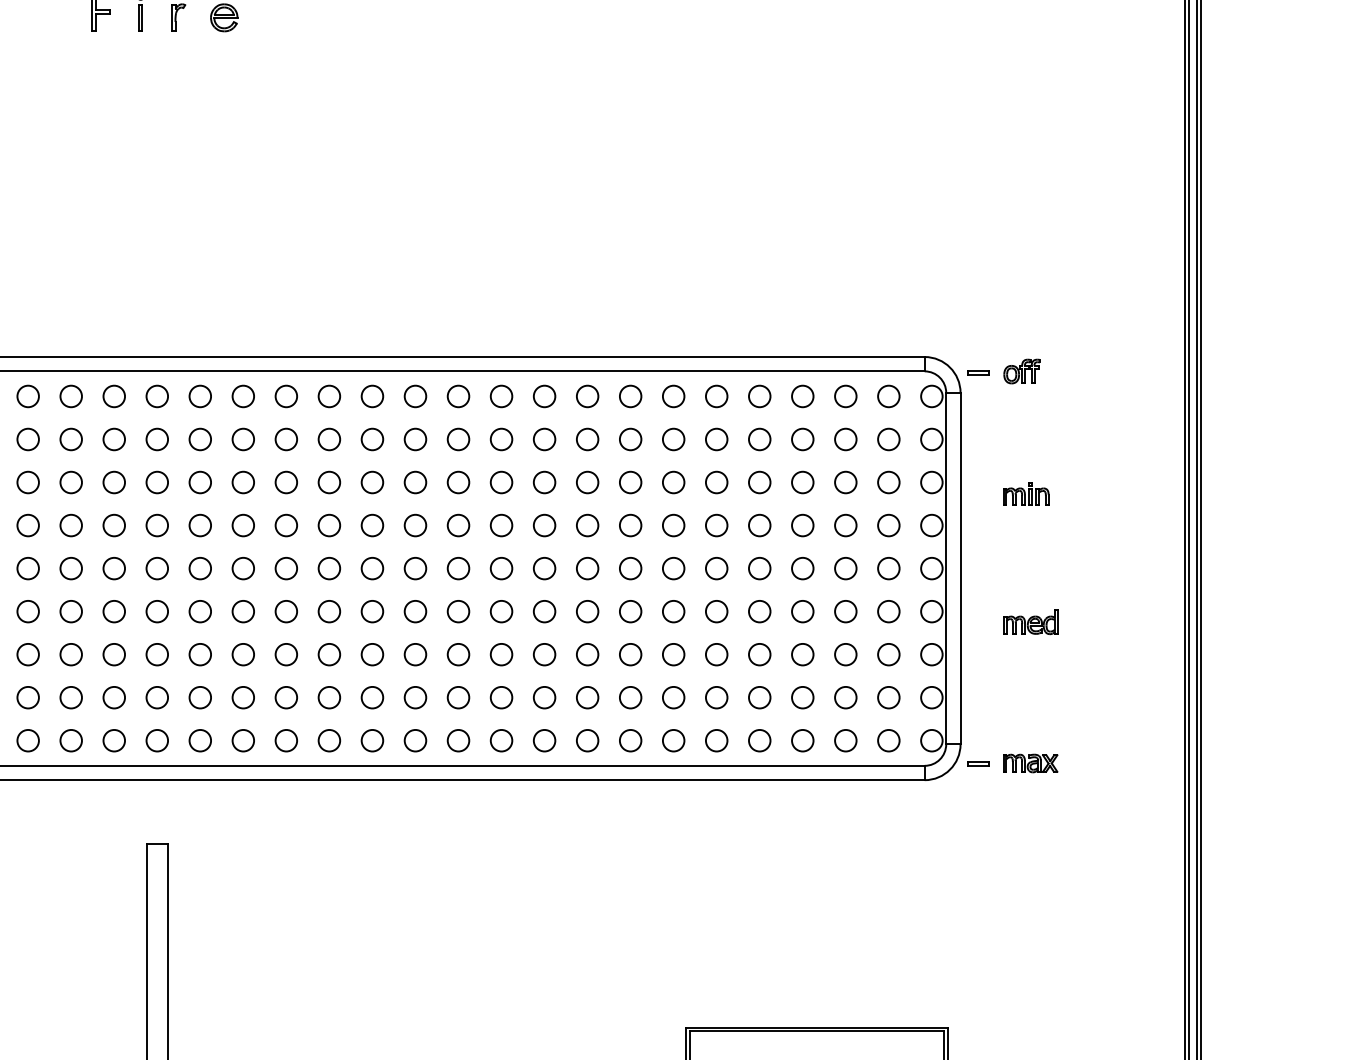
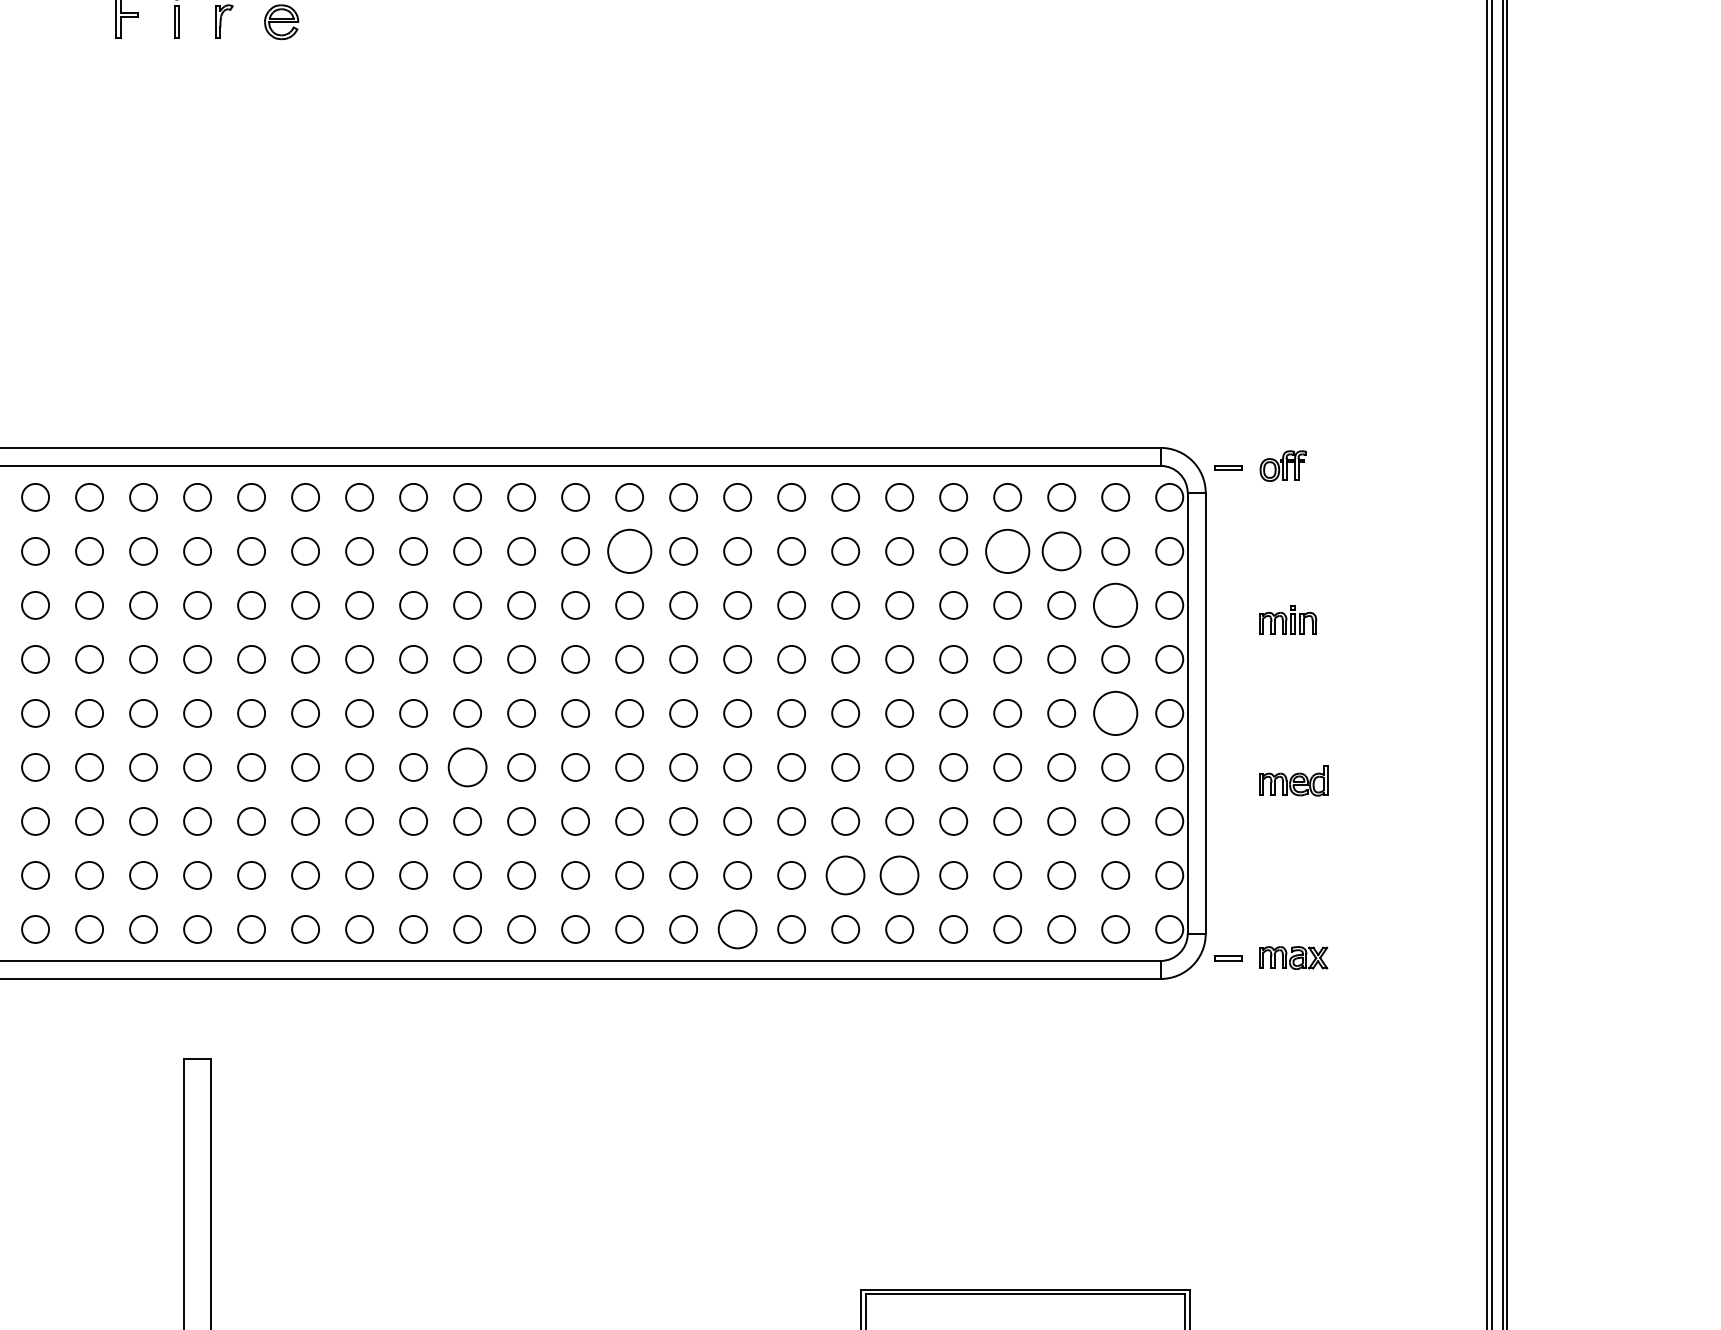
circle: (802, 438) -> (1007, 550), size x1.6
circle: (501, 439) -> (629, 551), size x1.6
circle: (845, 439) -> (1061, 551), size x1.4
circle: (888, 482) -> (1115, 605), size x1.6
circle: (888, 567) -> (1115, 712), size x1.6
circle: (372, 610) -> (467, 766), size x1.4
circle: (673, 697) -> (845, 875), size x1.4
circle: (716, 697) -> (899, 875), size x1.4
circle: (587, 739) -> (737, 928), size x1.4

